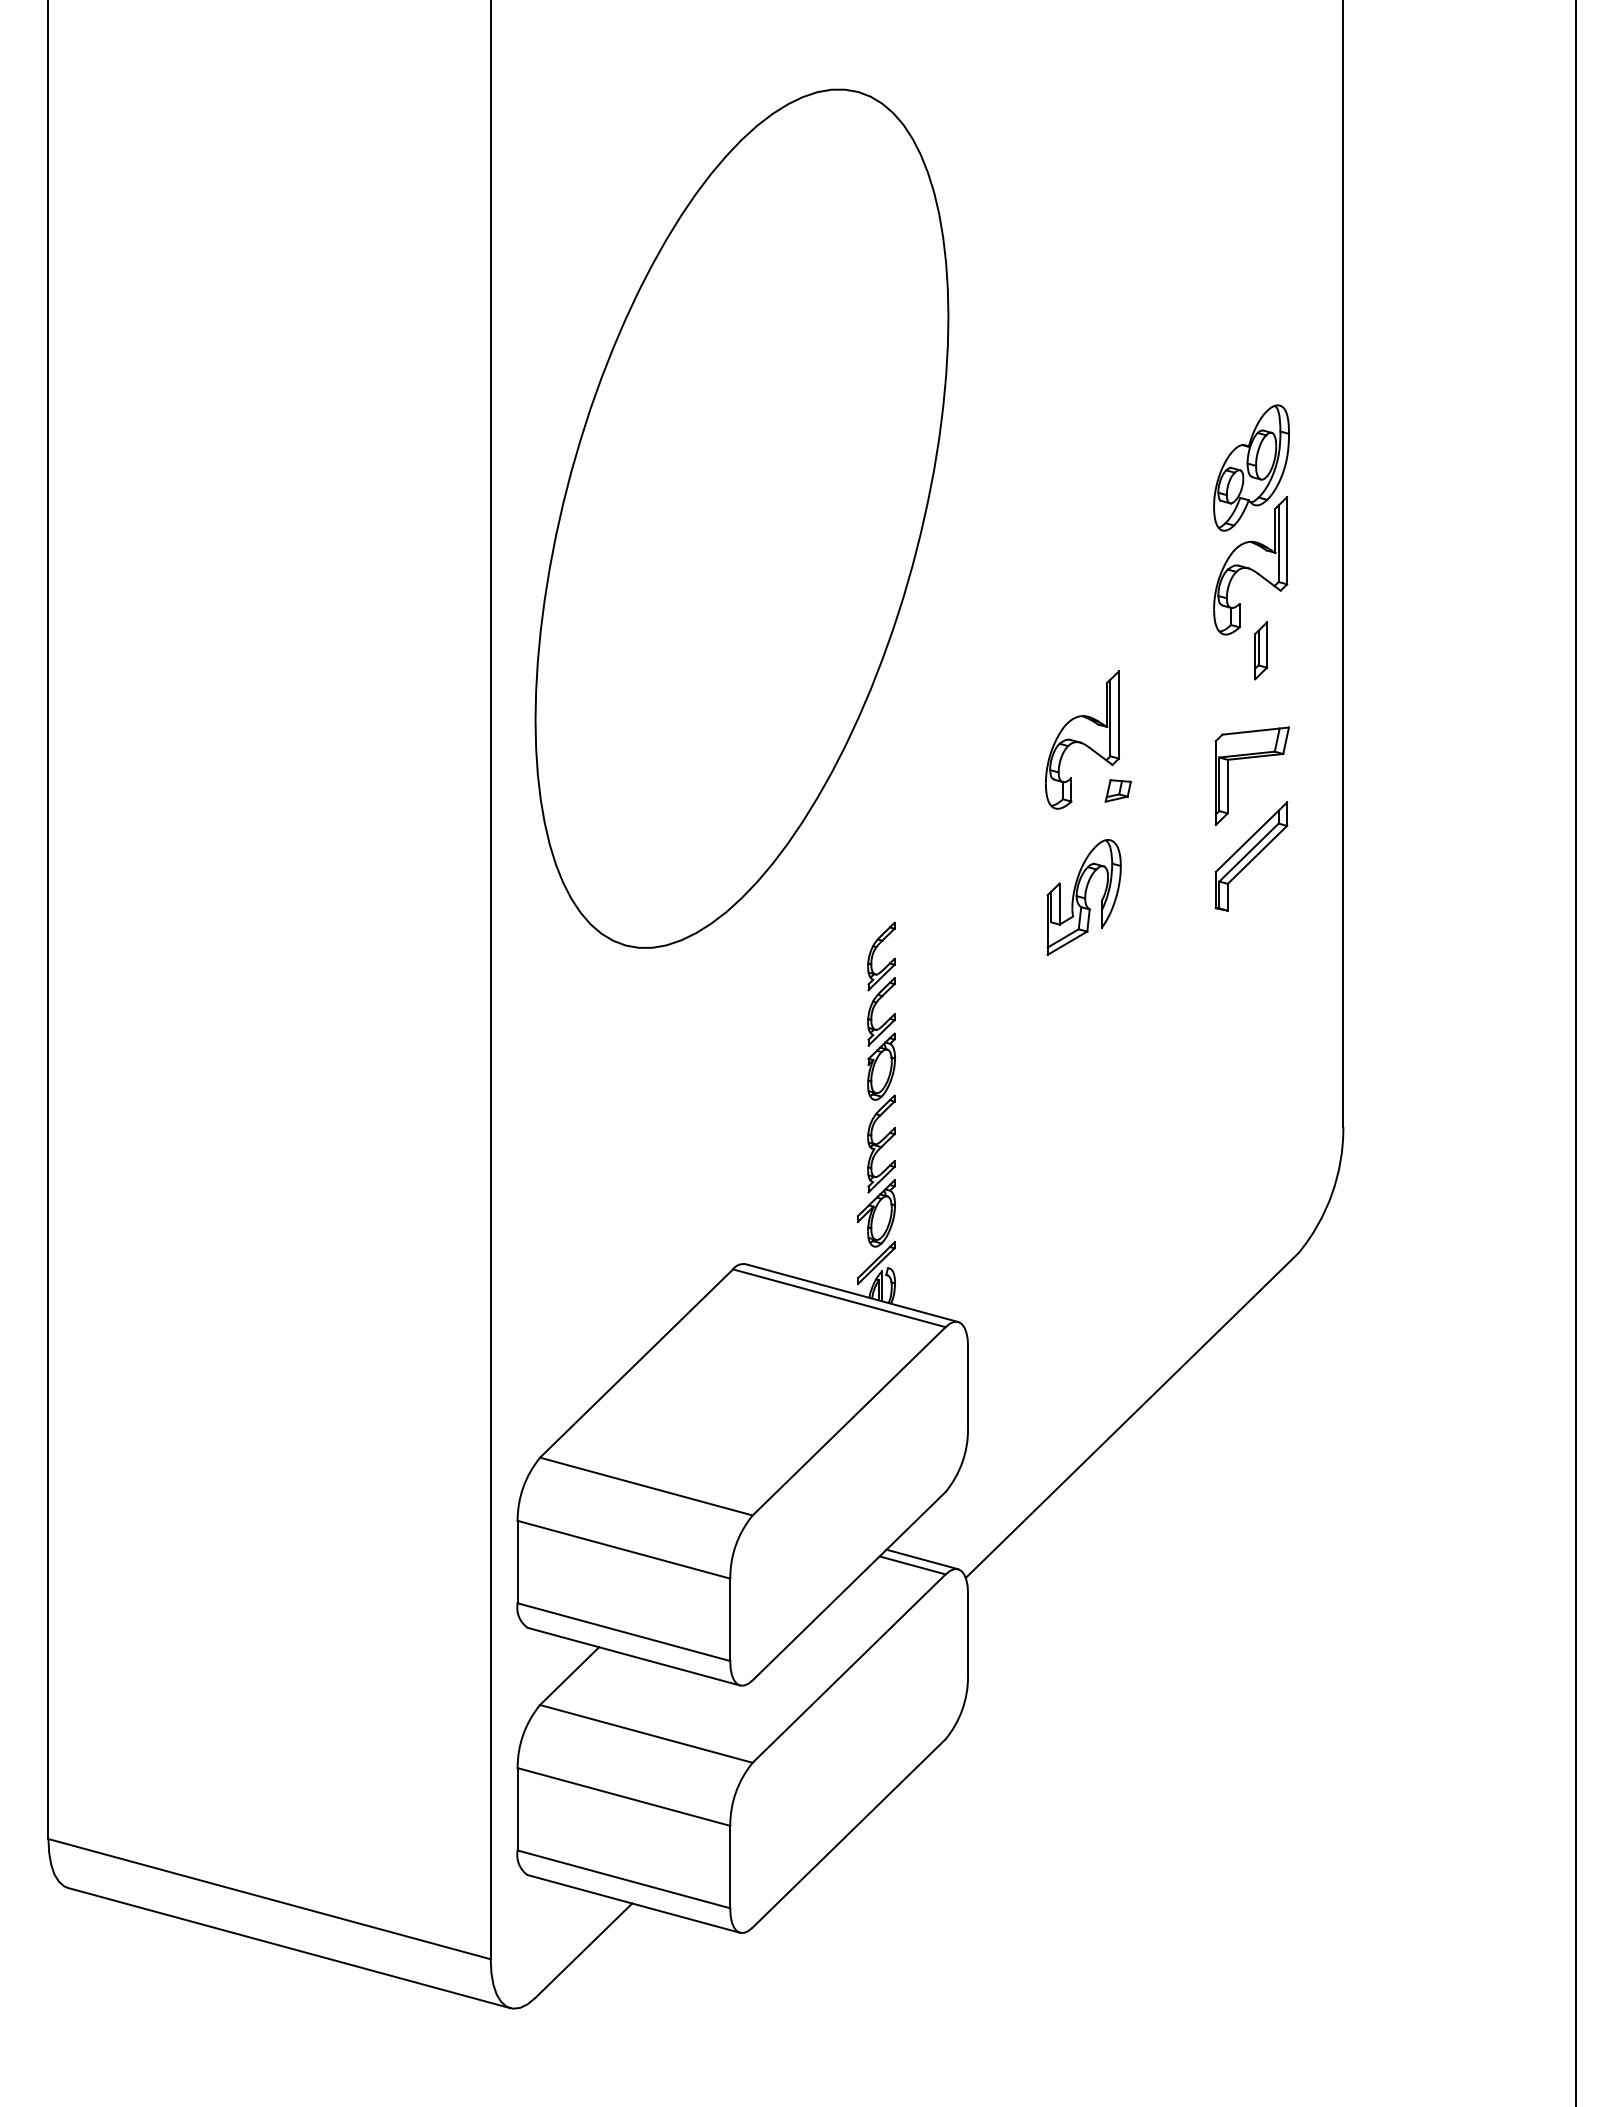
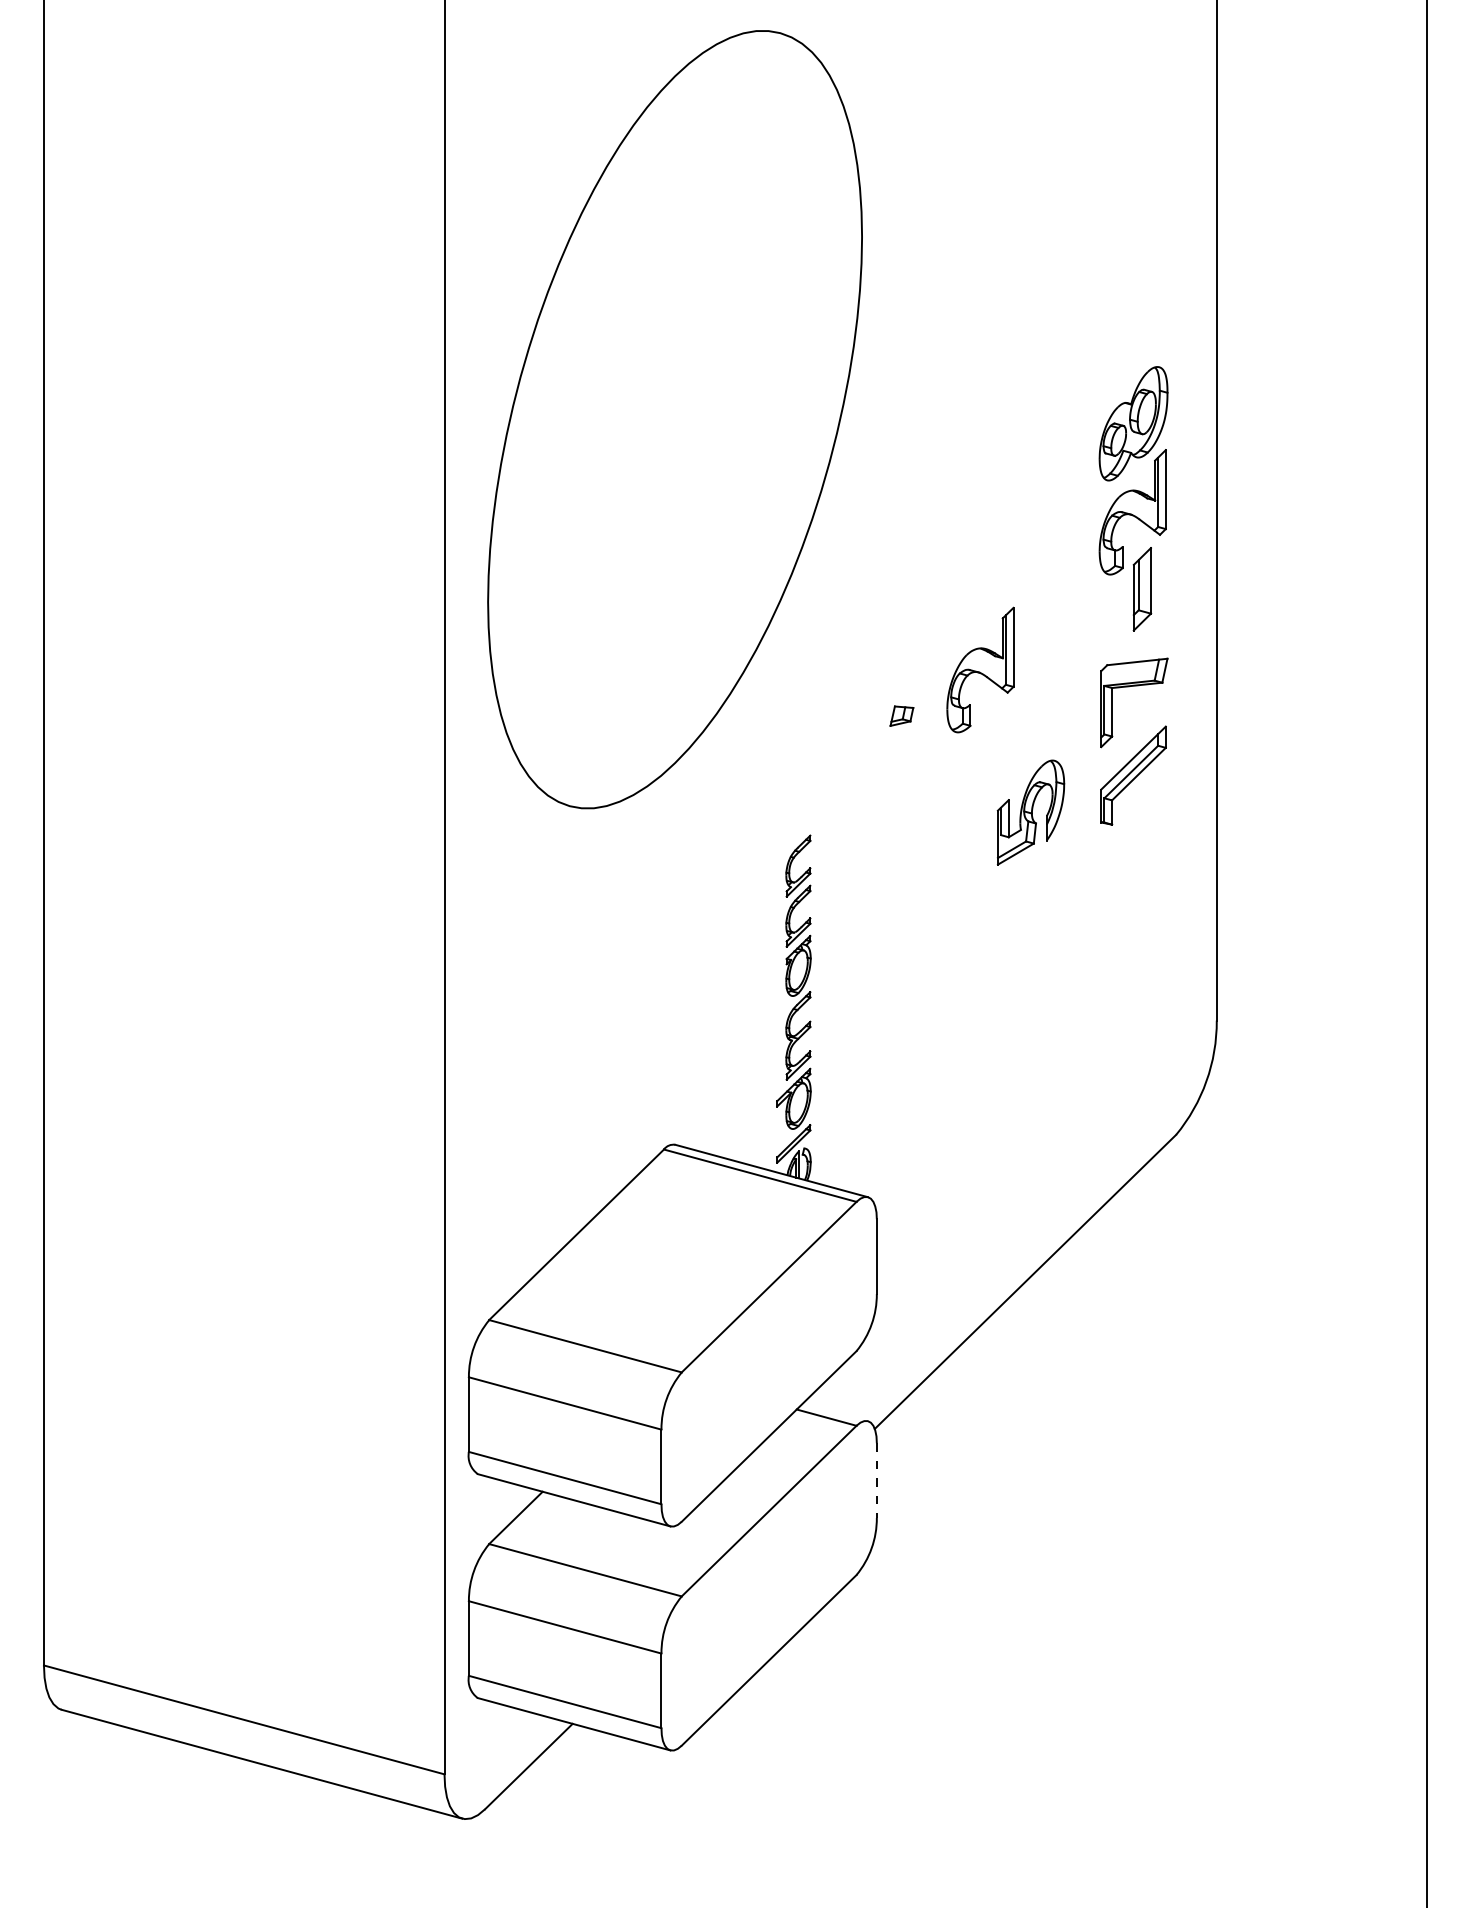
part: (741, 518) -> (674, 419), moved
part: (1260, 651) -> (1141, 589), size x1.6
part: (1117, 790) -> (901, 715), moved
part: (1083, 897) -> (1030, 812), moved
line: (921, 1559) -> (834, 1412), removed
line: (967, 1635) -> (876, 1481), solid -> dashed

